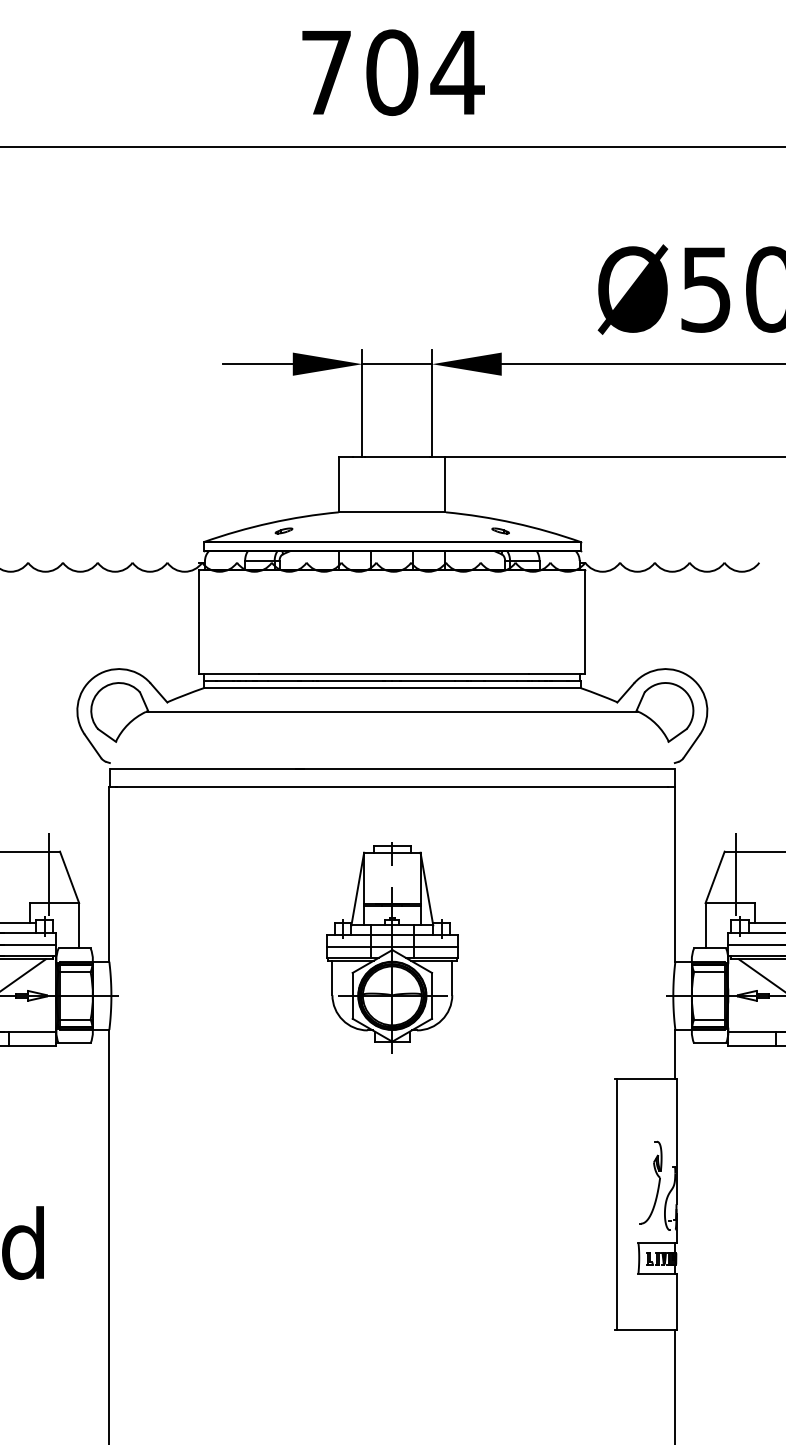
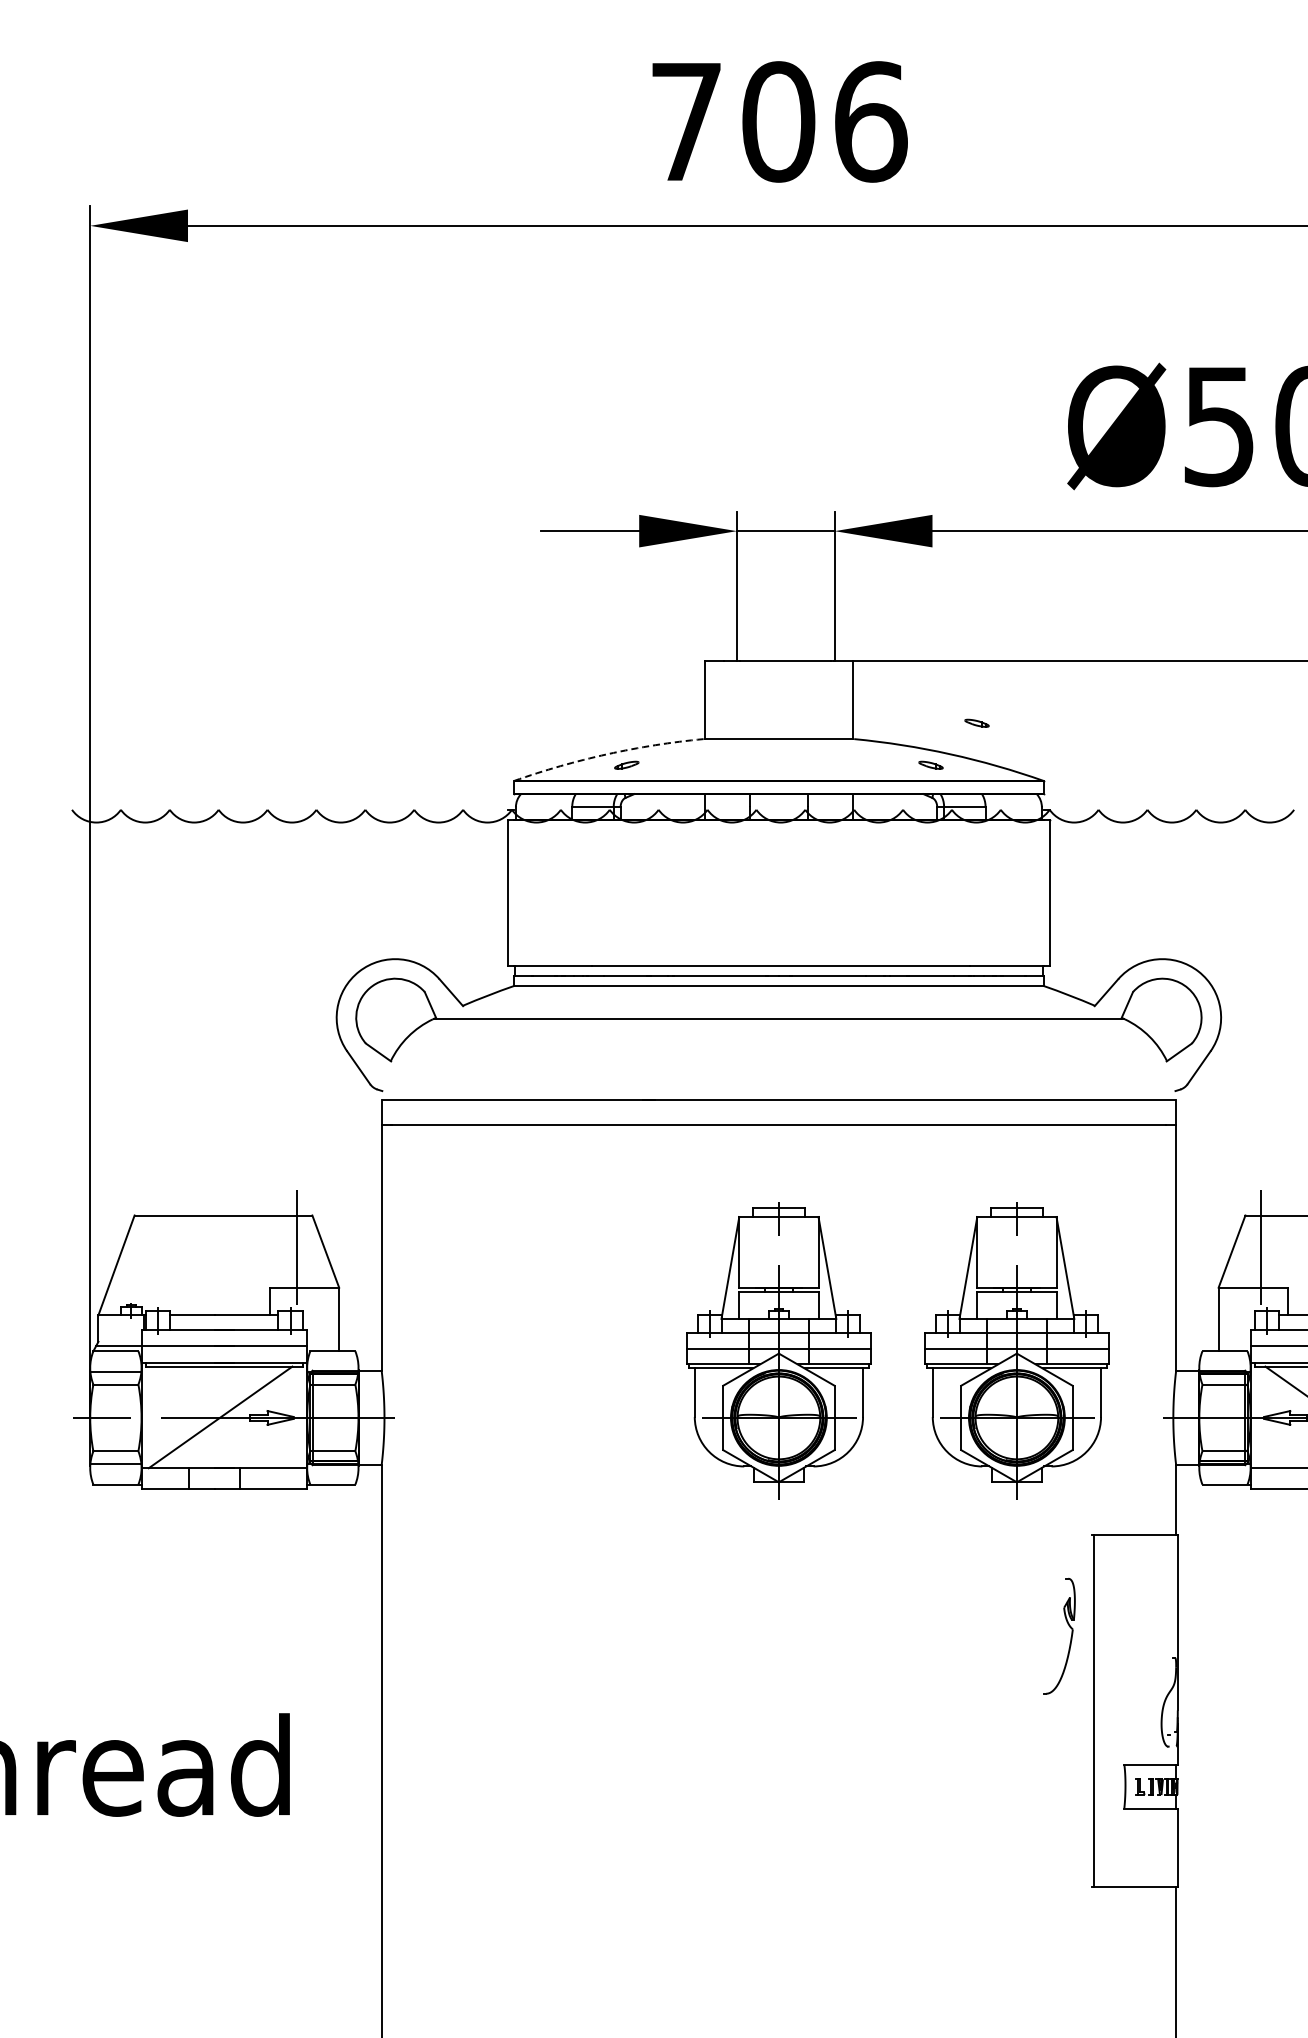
text: (457, 72) -> (870, 121), 704 -> 706
part: (533, 500) -> (976, 722), added
arc: (270, 523) -> (607, 754), solid -> dashed
part: (561, 947) -> (1016, 1350), added
part: (658, 1183) -> (1070, 1637), moved

